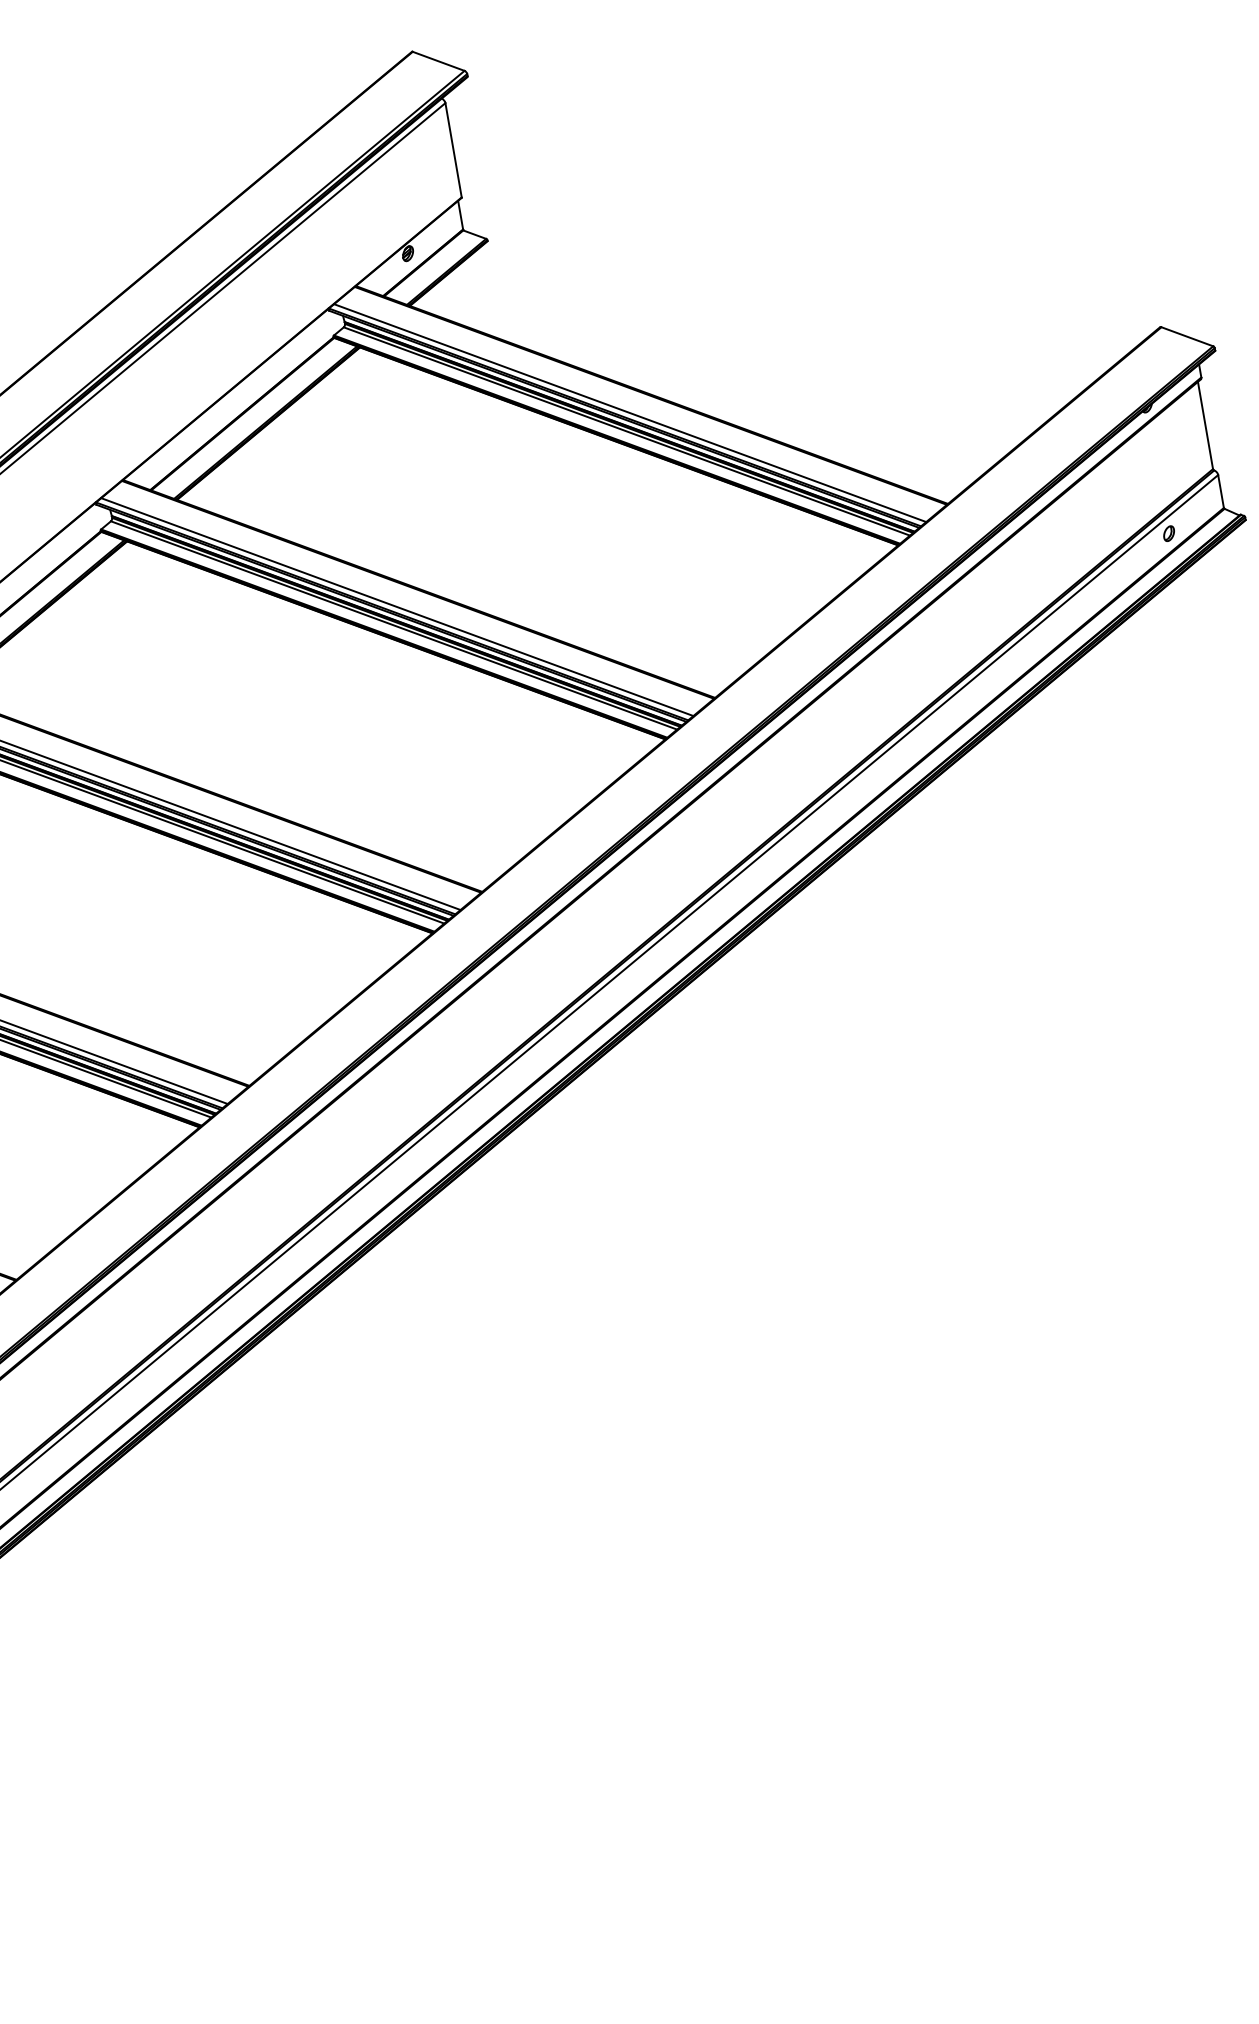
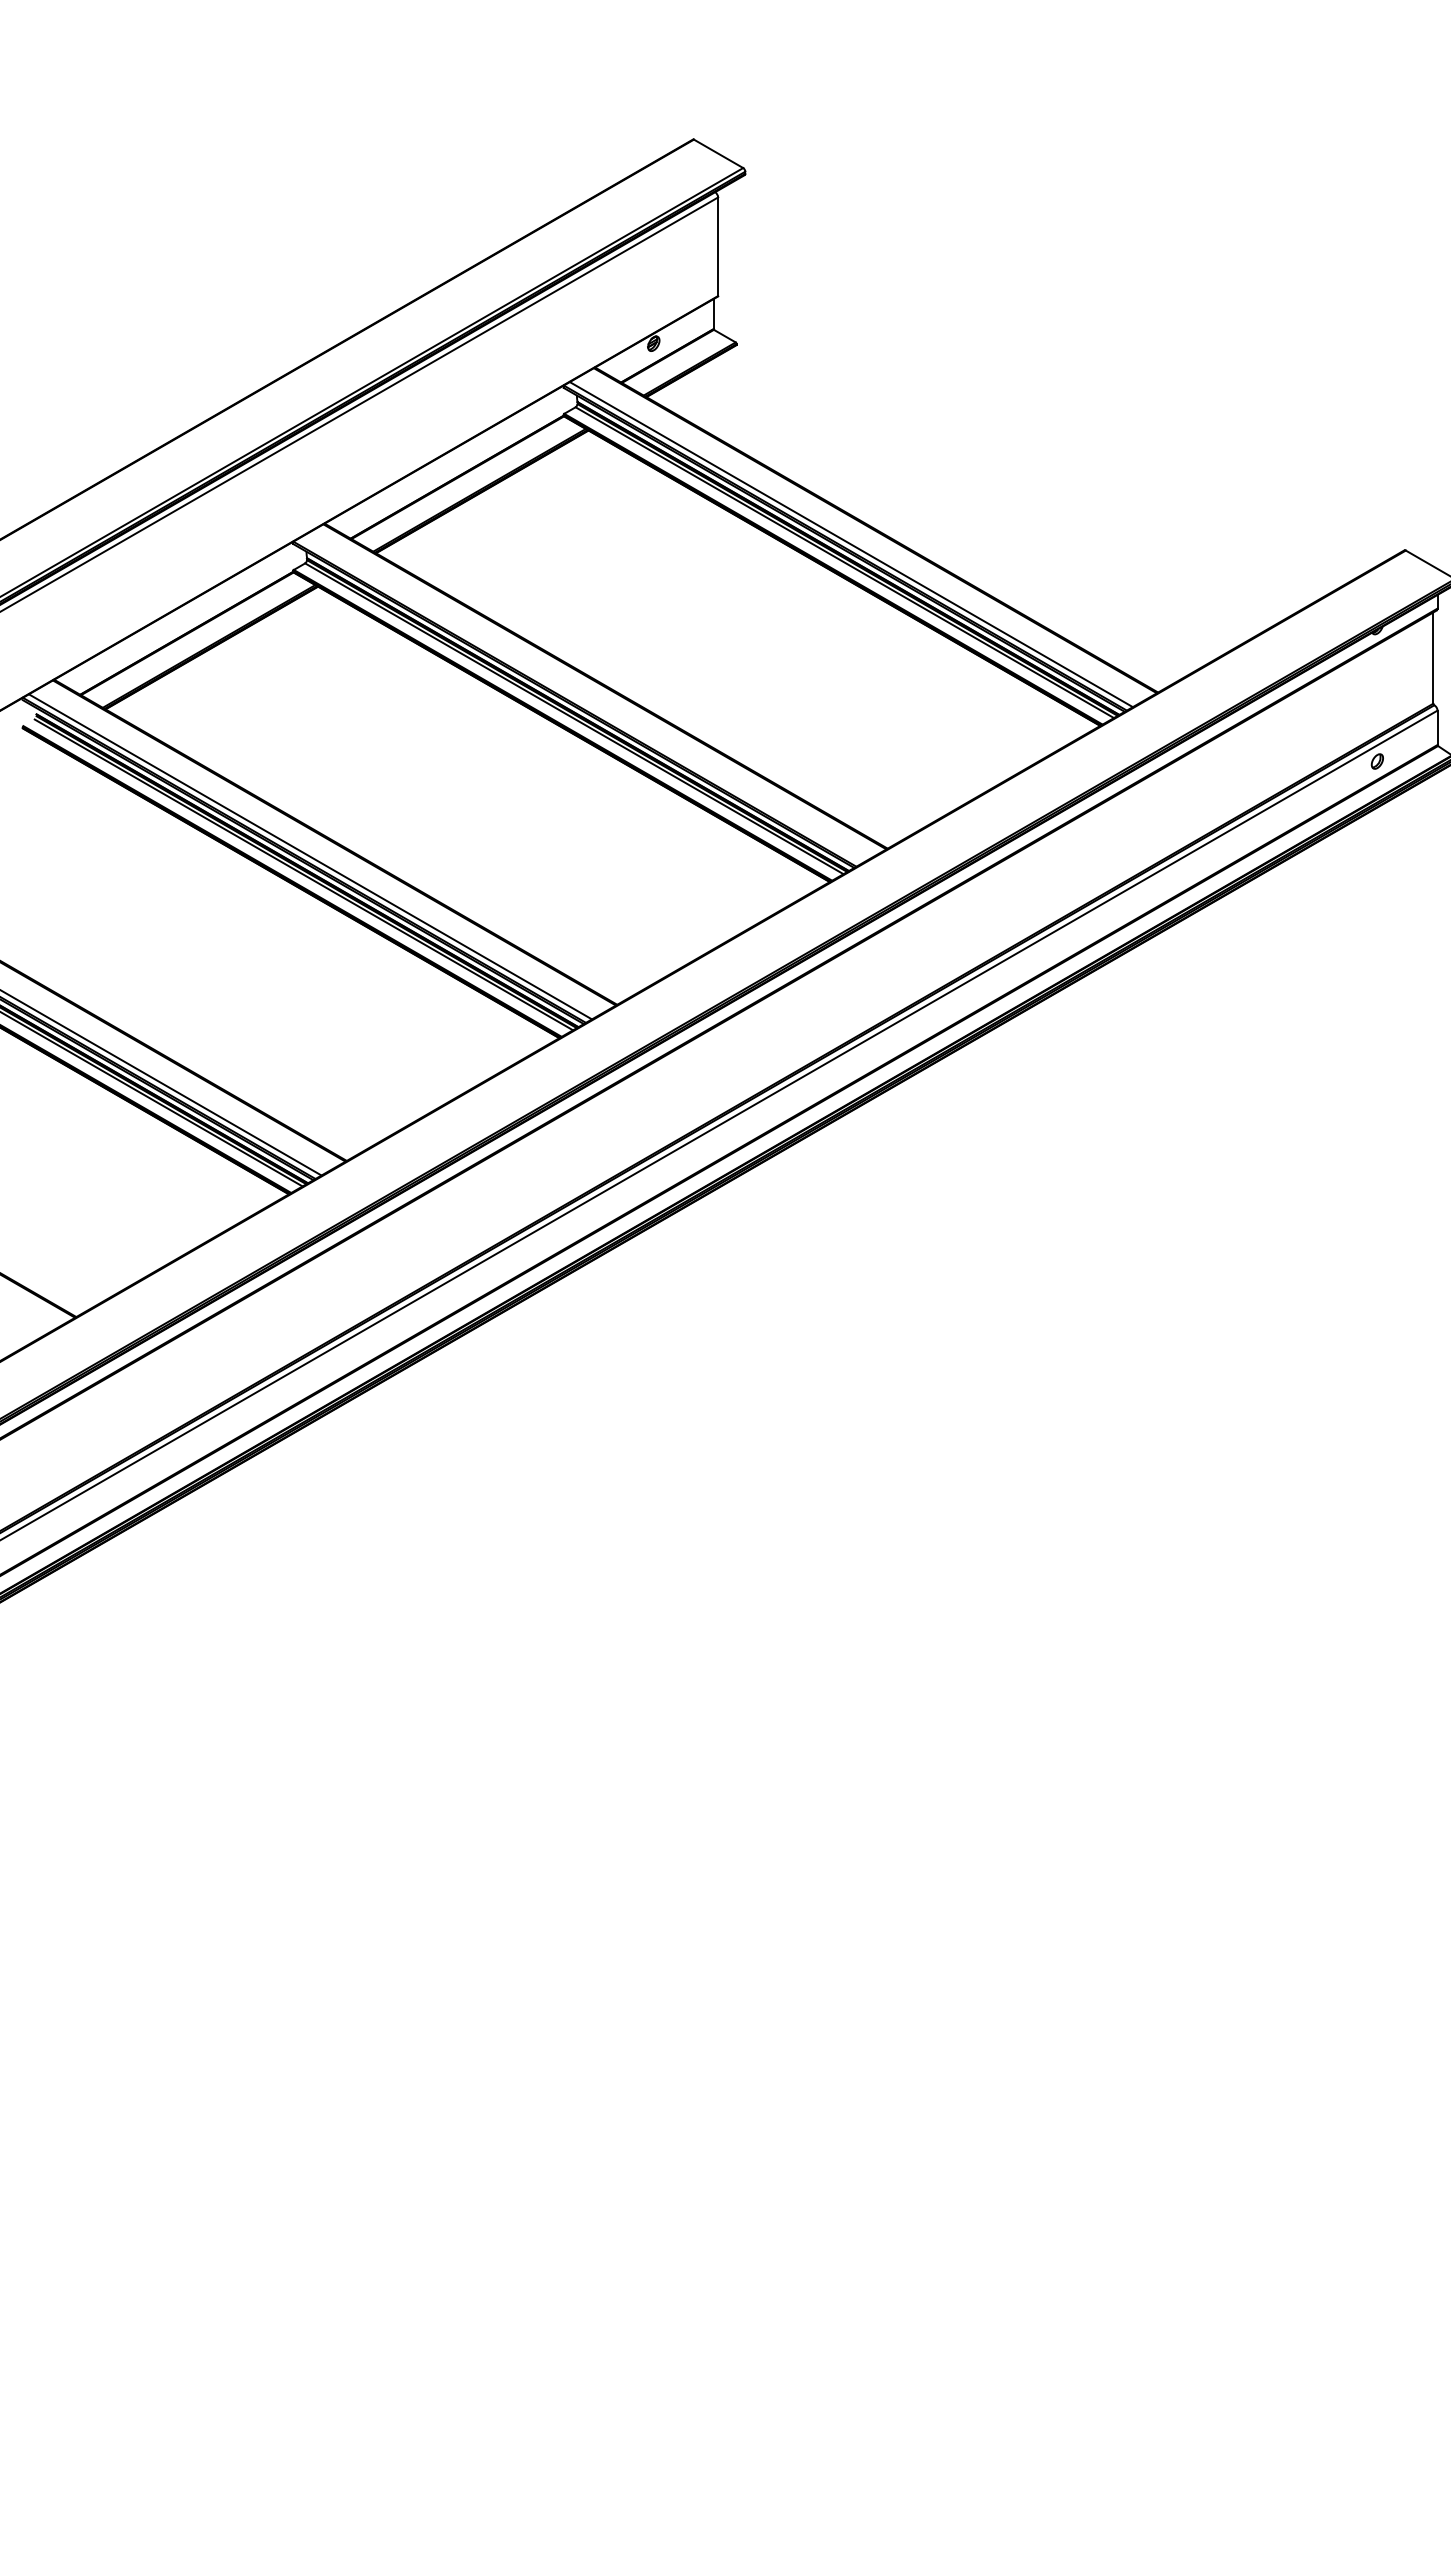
line: (396, 606) -> (580, 700), removed

